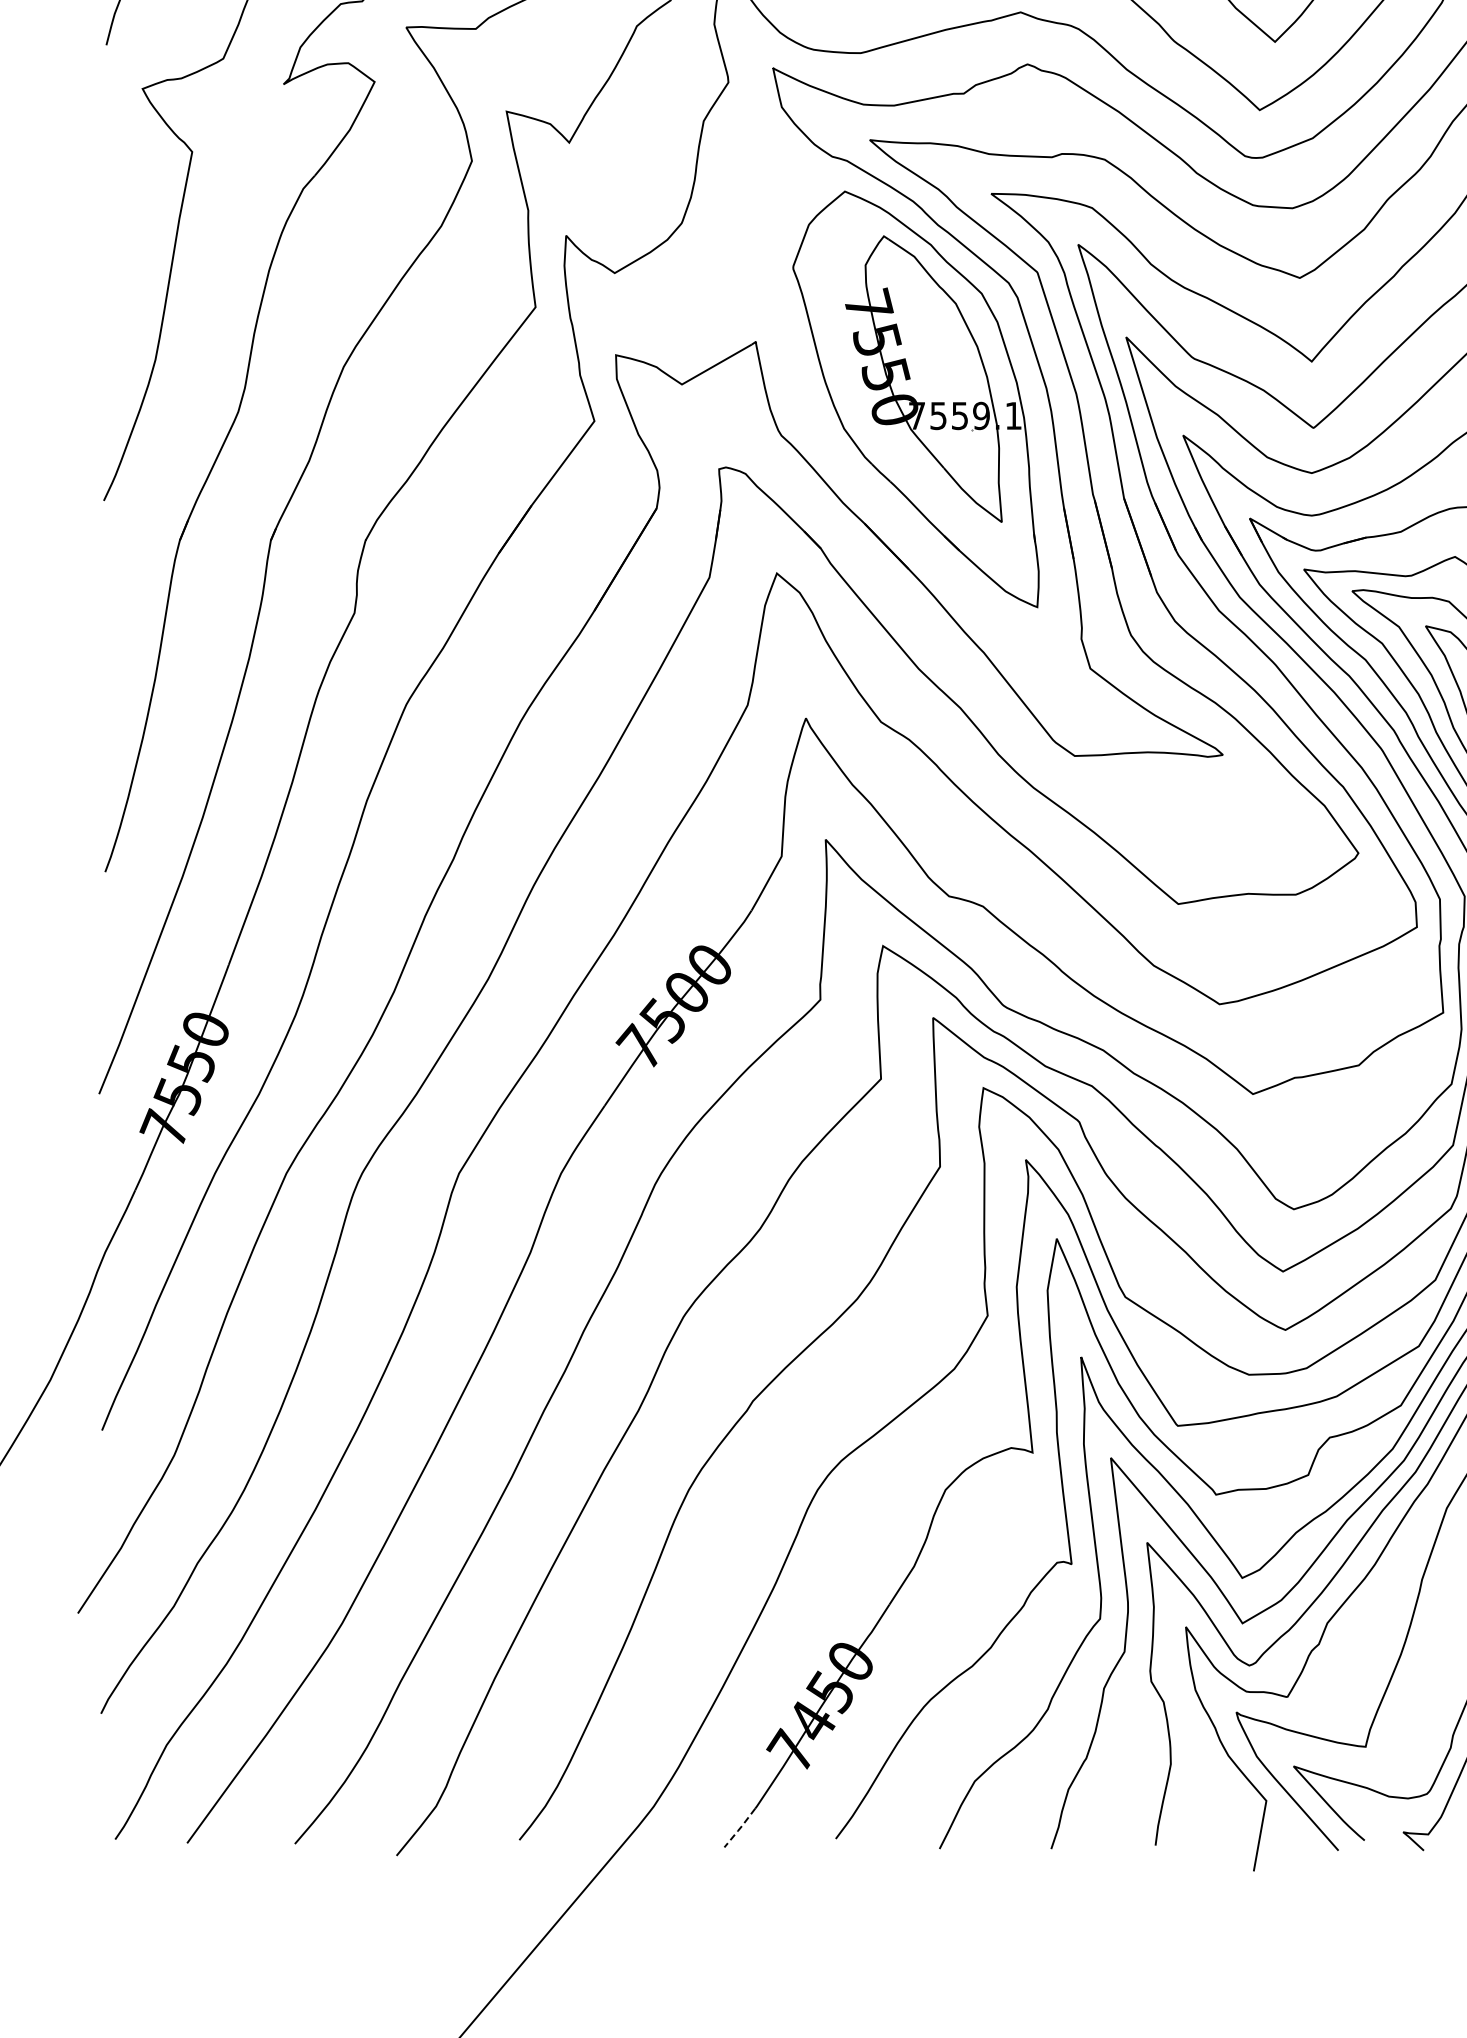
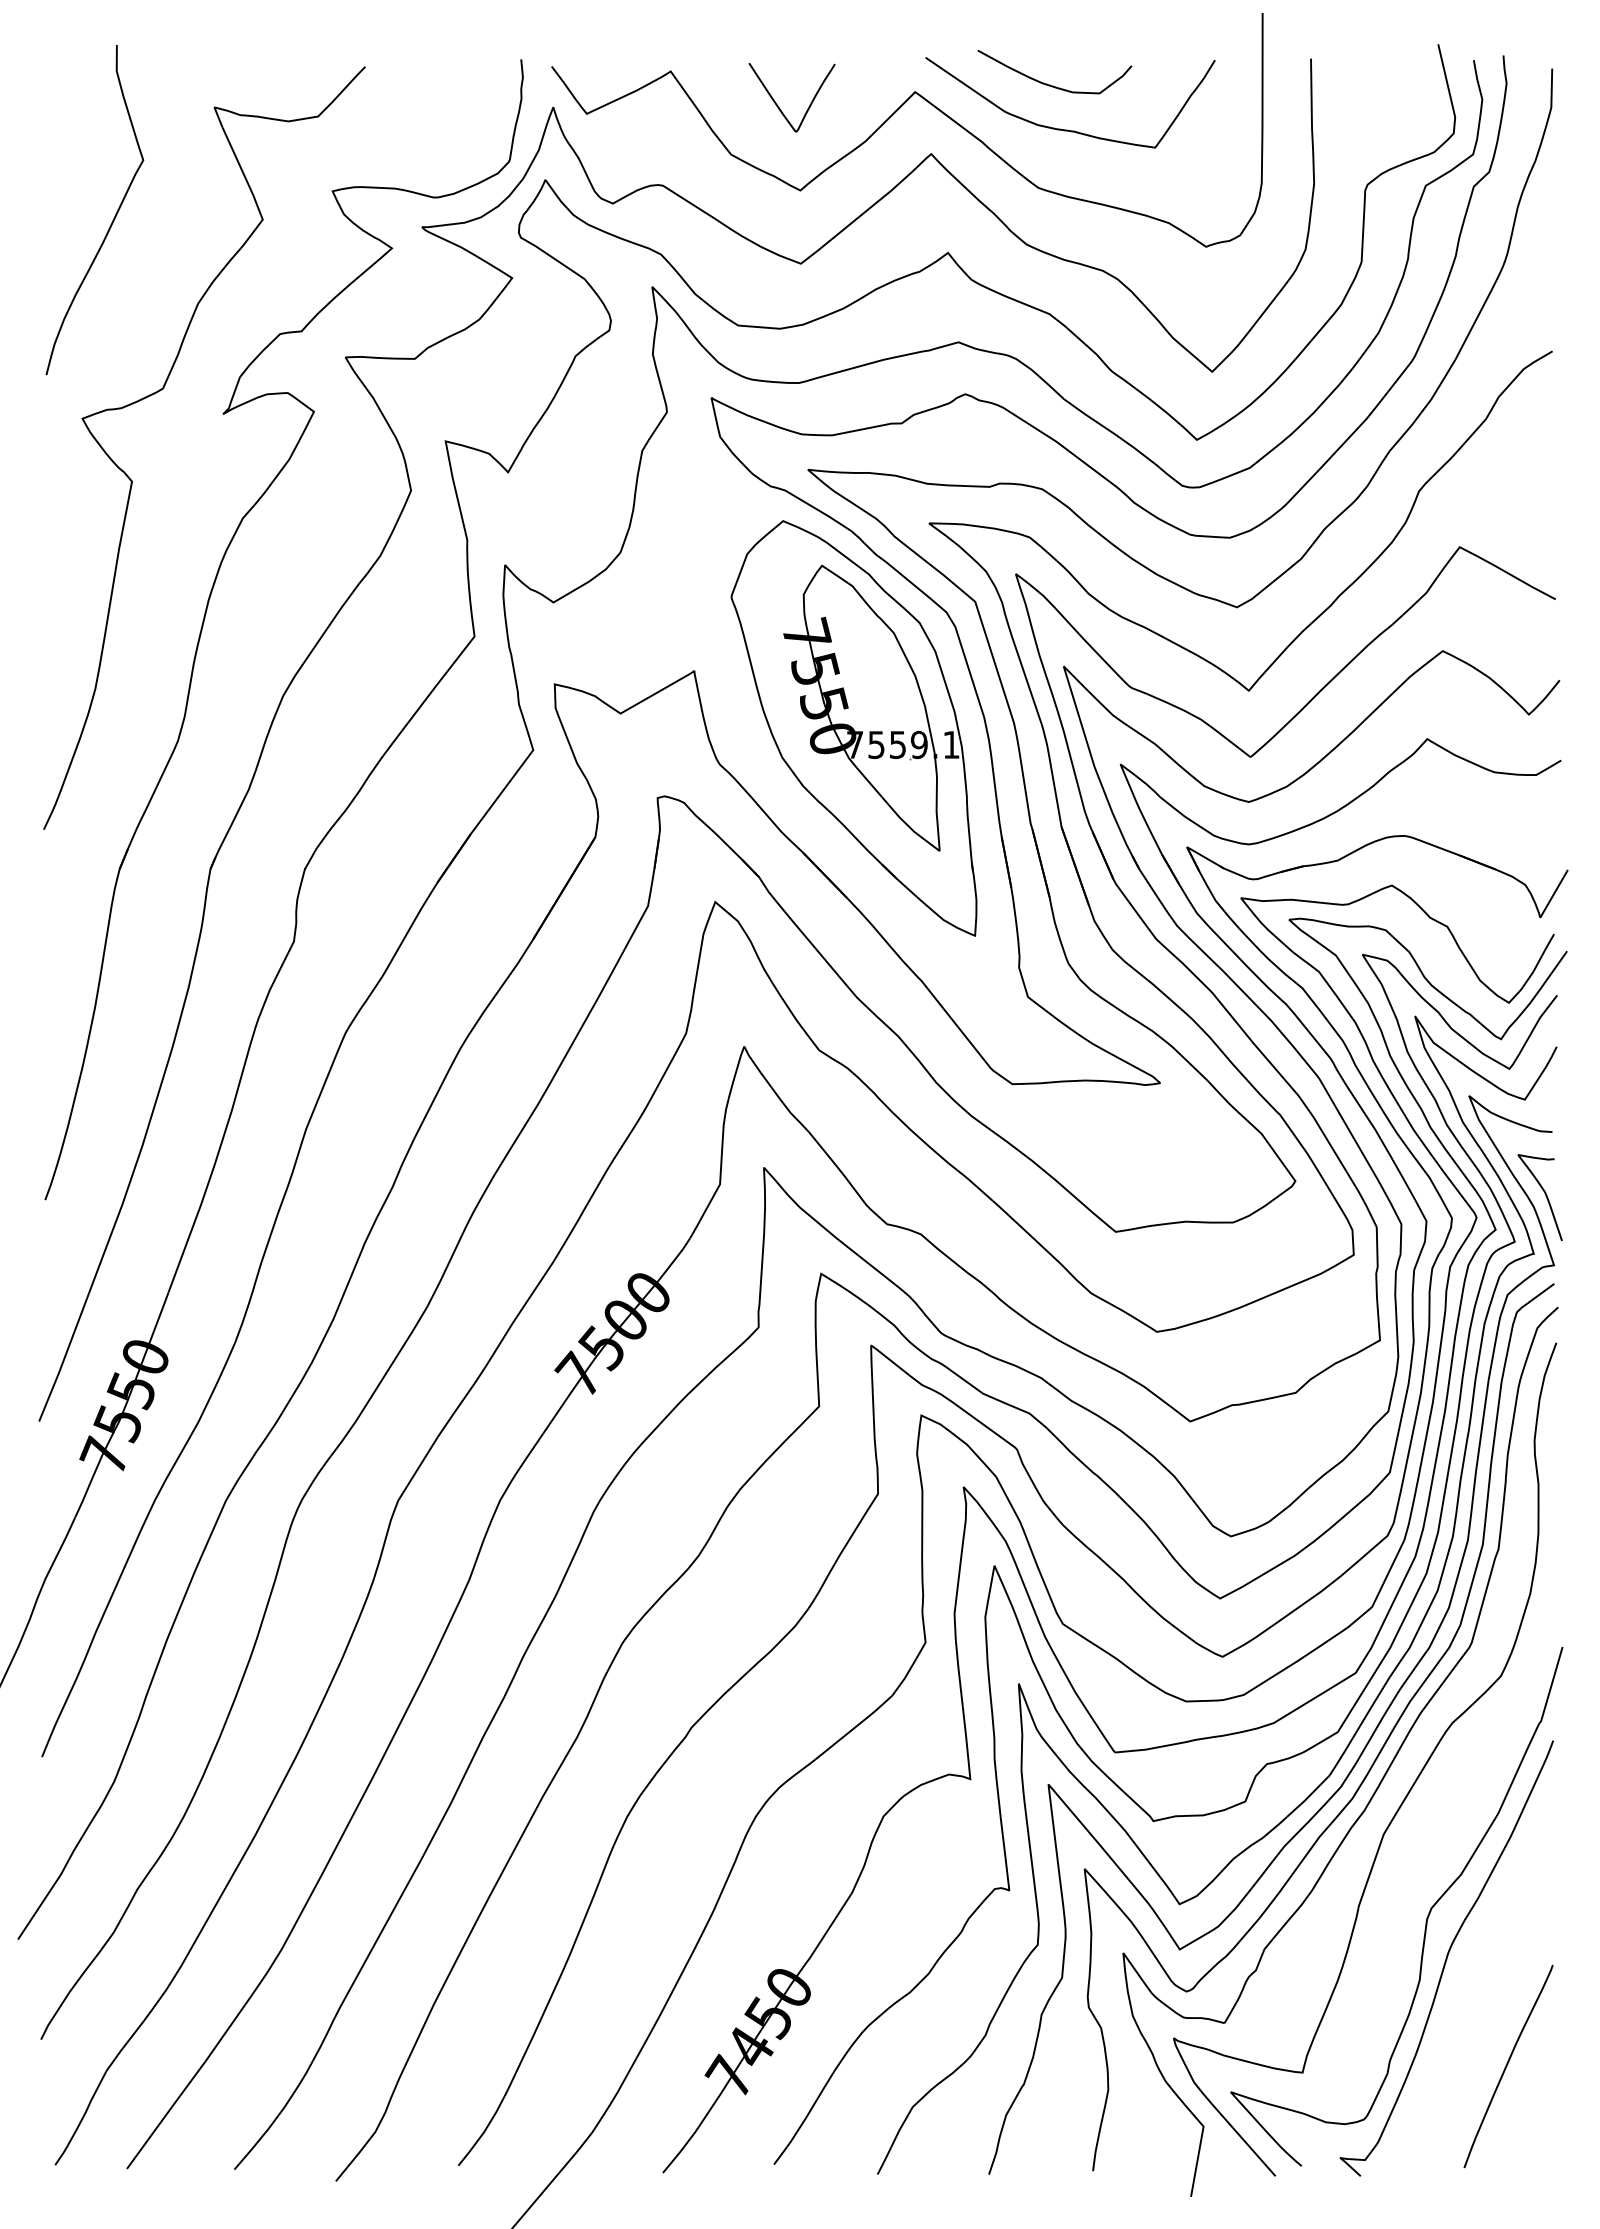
line: (740, 1828) -> (678, 2154), dashed -> solid

